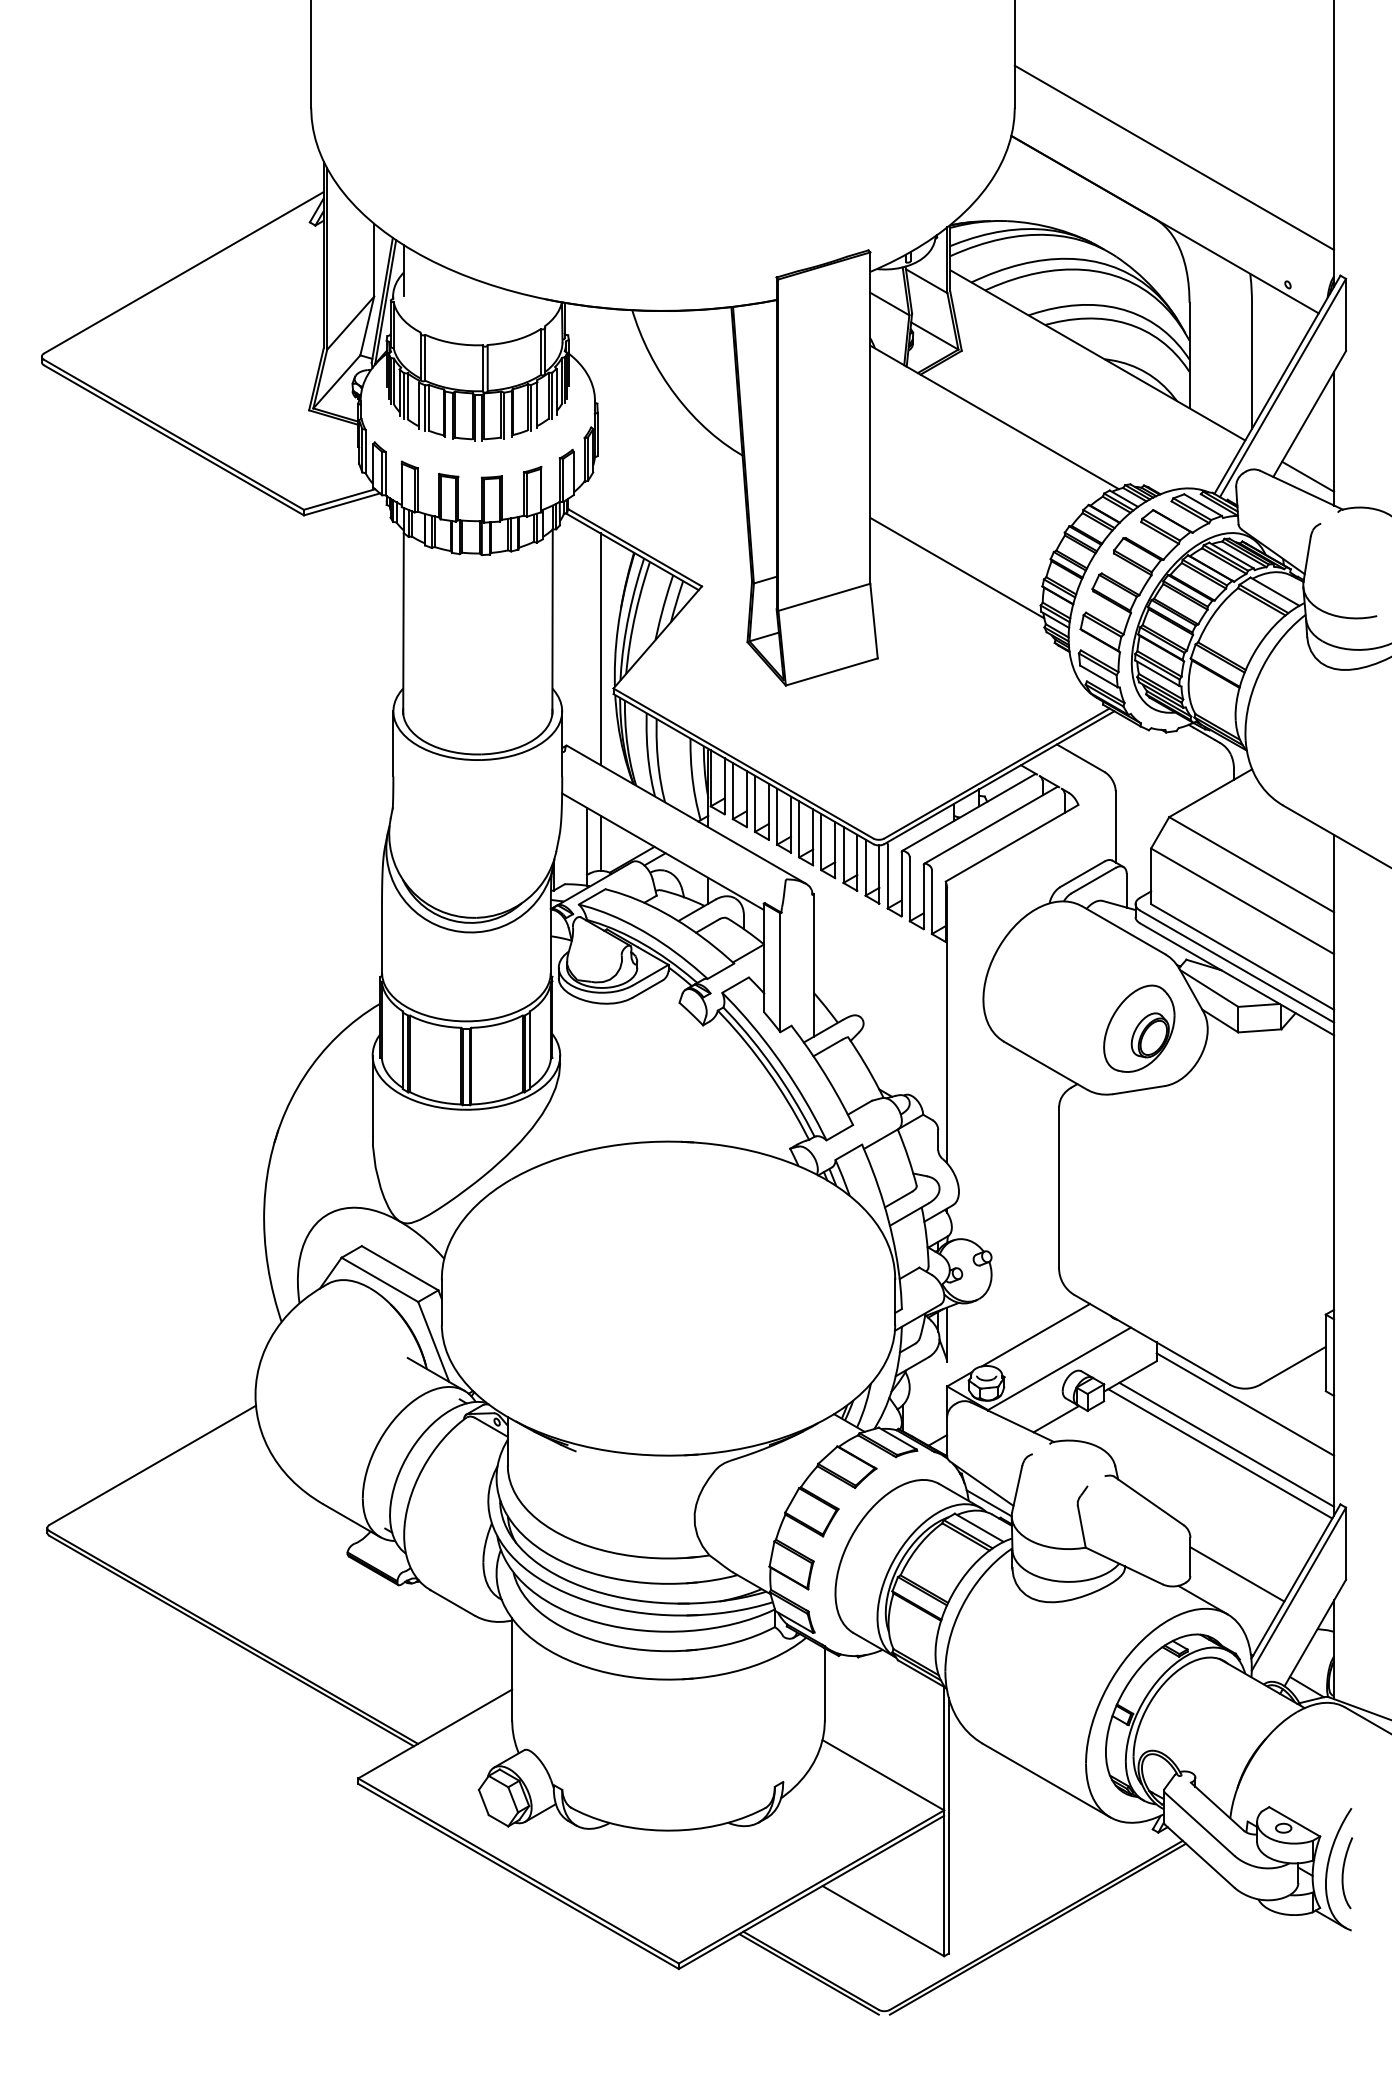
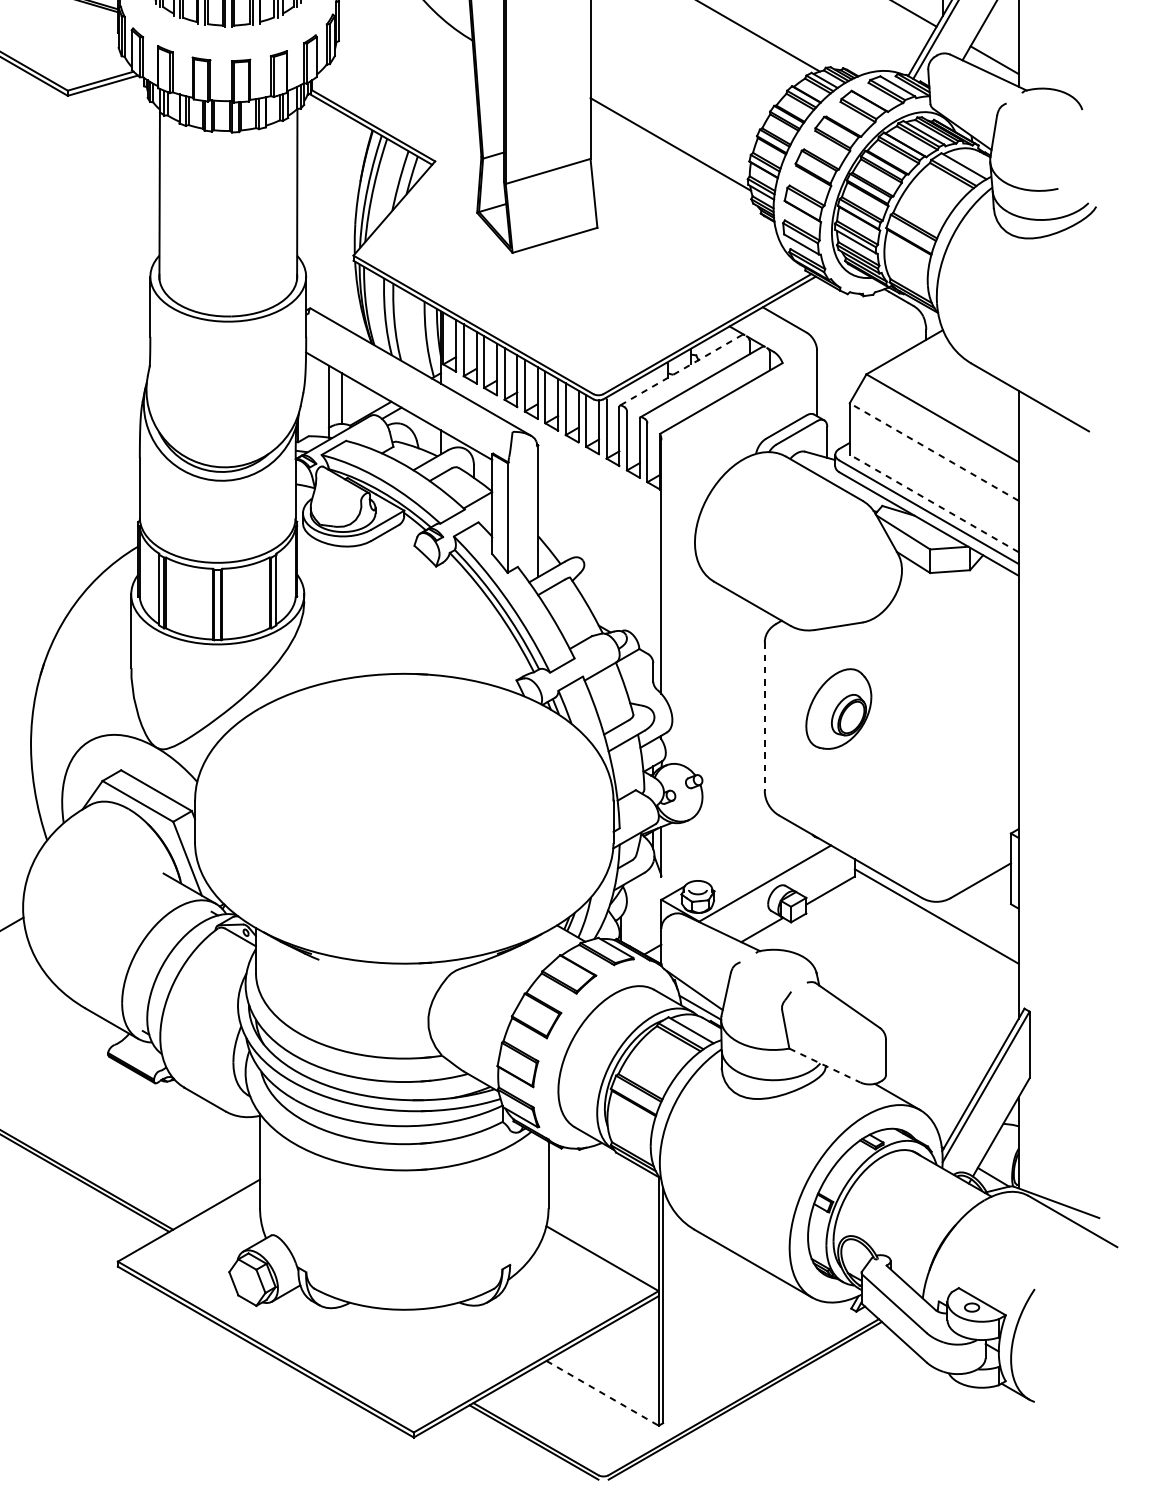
line: (600, 649) -> (341, 219), removed
line: (968, 812) -> (681, 370), solid -> dashed
line: (1242, 901) -> (934, 452), solid -> dashed
line: (1242, 957) -> (934, 503), solid -> dashed
part: (1139, 1028) -> (839, 708), moved
line: (1059, 1188) -> (765, 717), solid -> dashed
line: (1035, 1334) -> (743, 851), removed
line: (1226, 1444) -> (919, 953), removed
line: (1220, 1453) -> (913, 961), removed
line: (1124, 1566) -> (825, 1066), solid -> dashed
line: (1237, 1574) -> (929, 1073), removed
curve: (1343, 1873) -> (1027, 1349), removed
line: (883, 1921) -> (602, 1393), solid -> dashed

